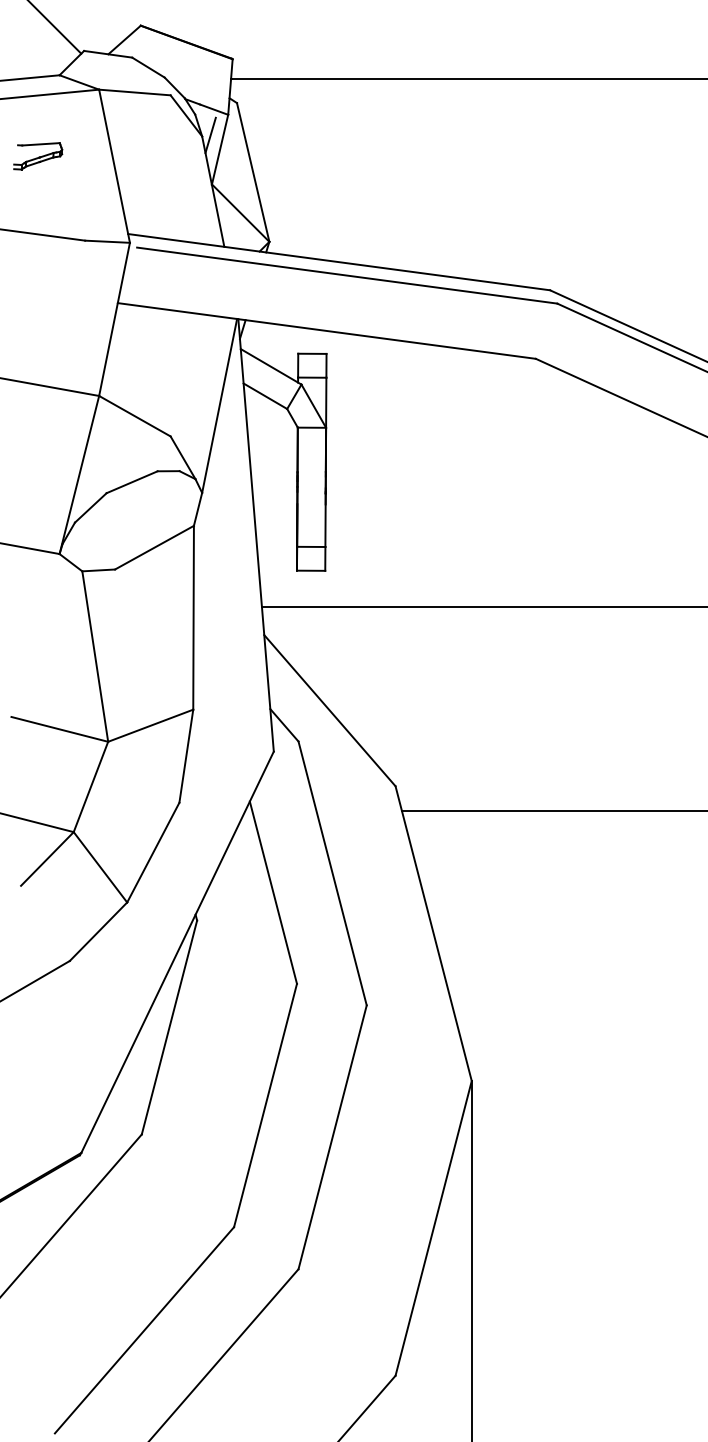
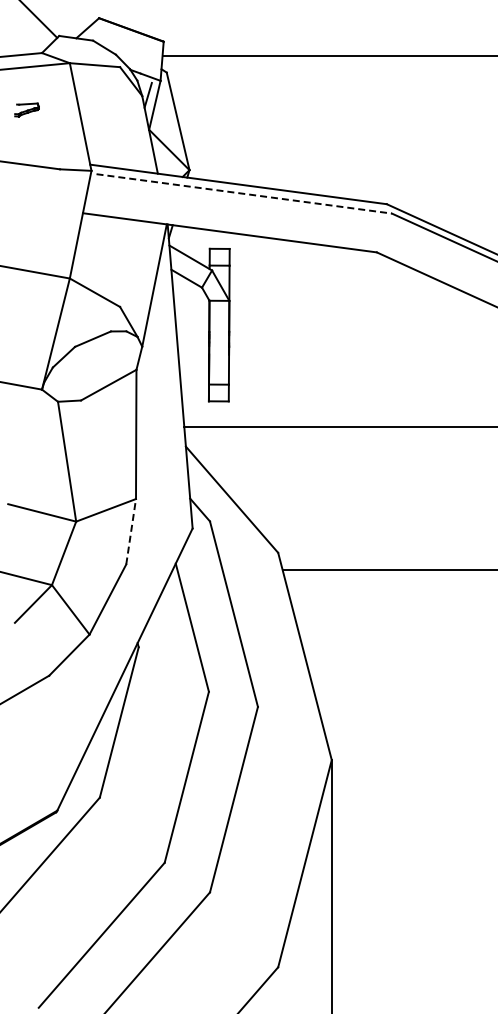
part: (37, 155) -> (26, 109), size x0.7
line: (347, 275) -> (244, 193), solid -> dashed
line: (186, 755) -> (131, 531), solid -> dashed

